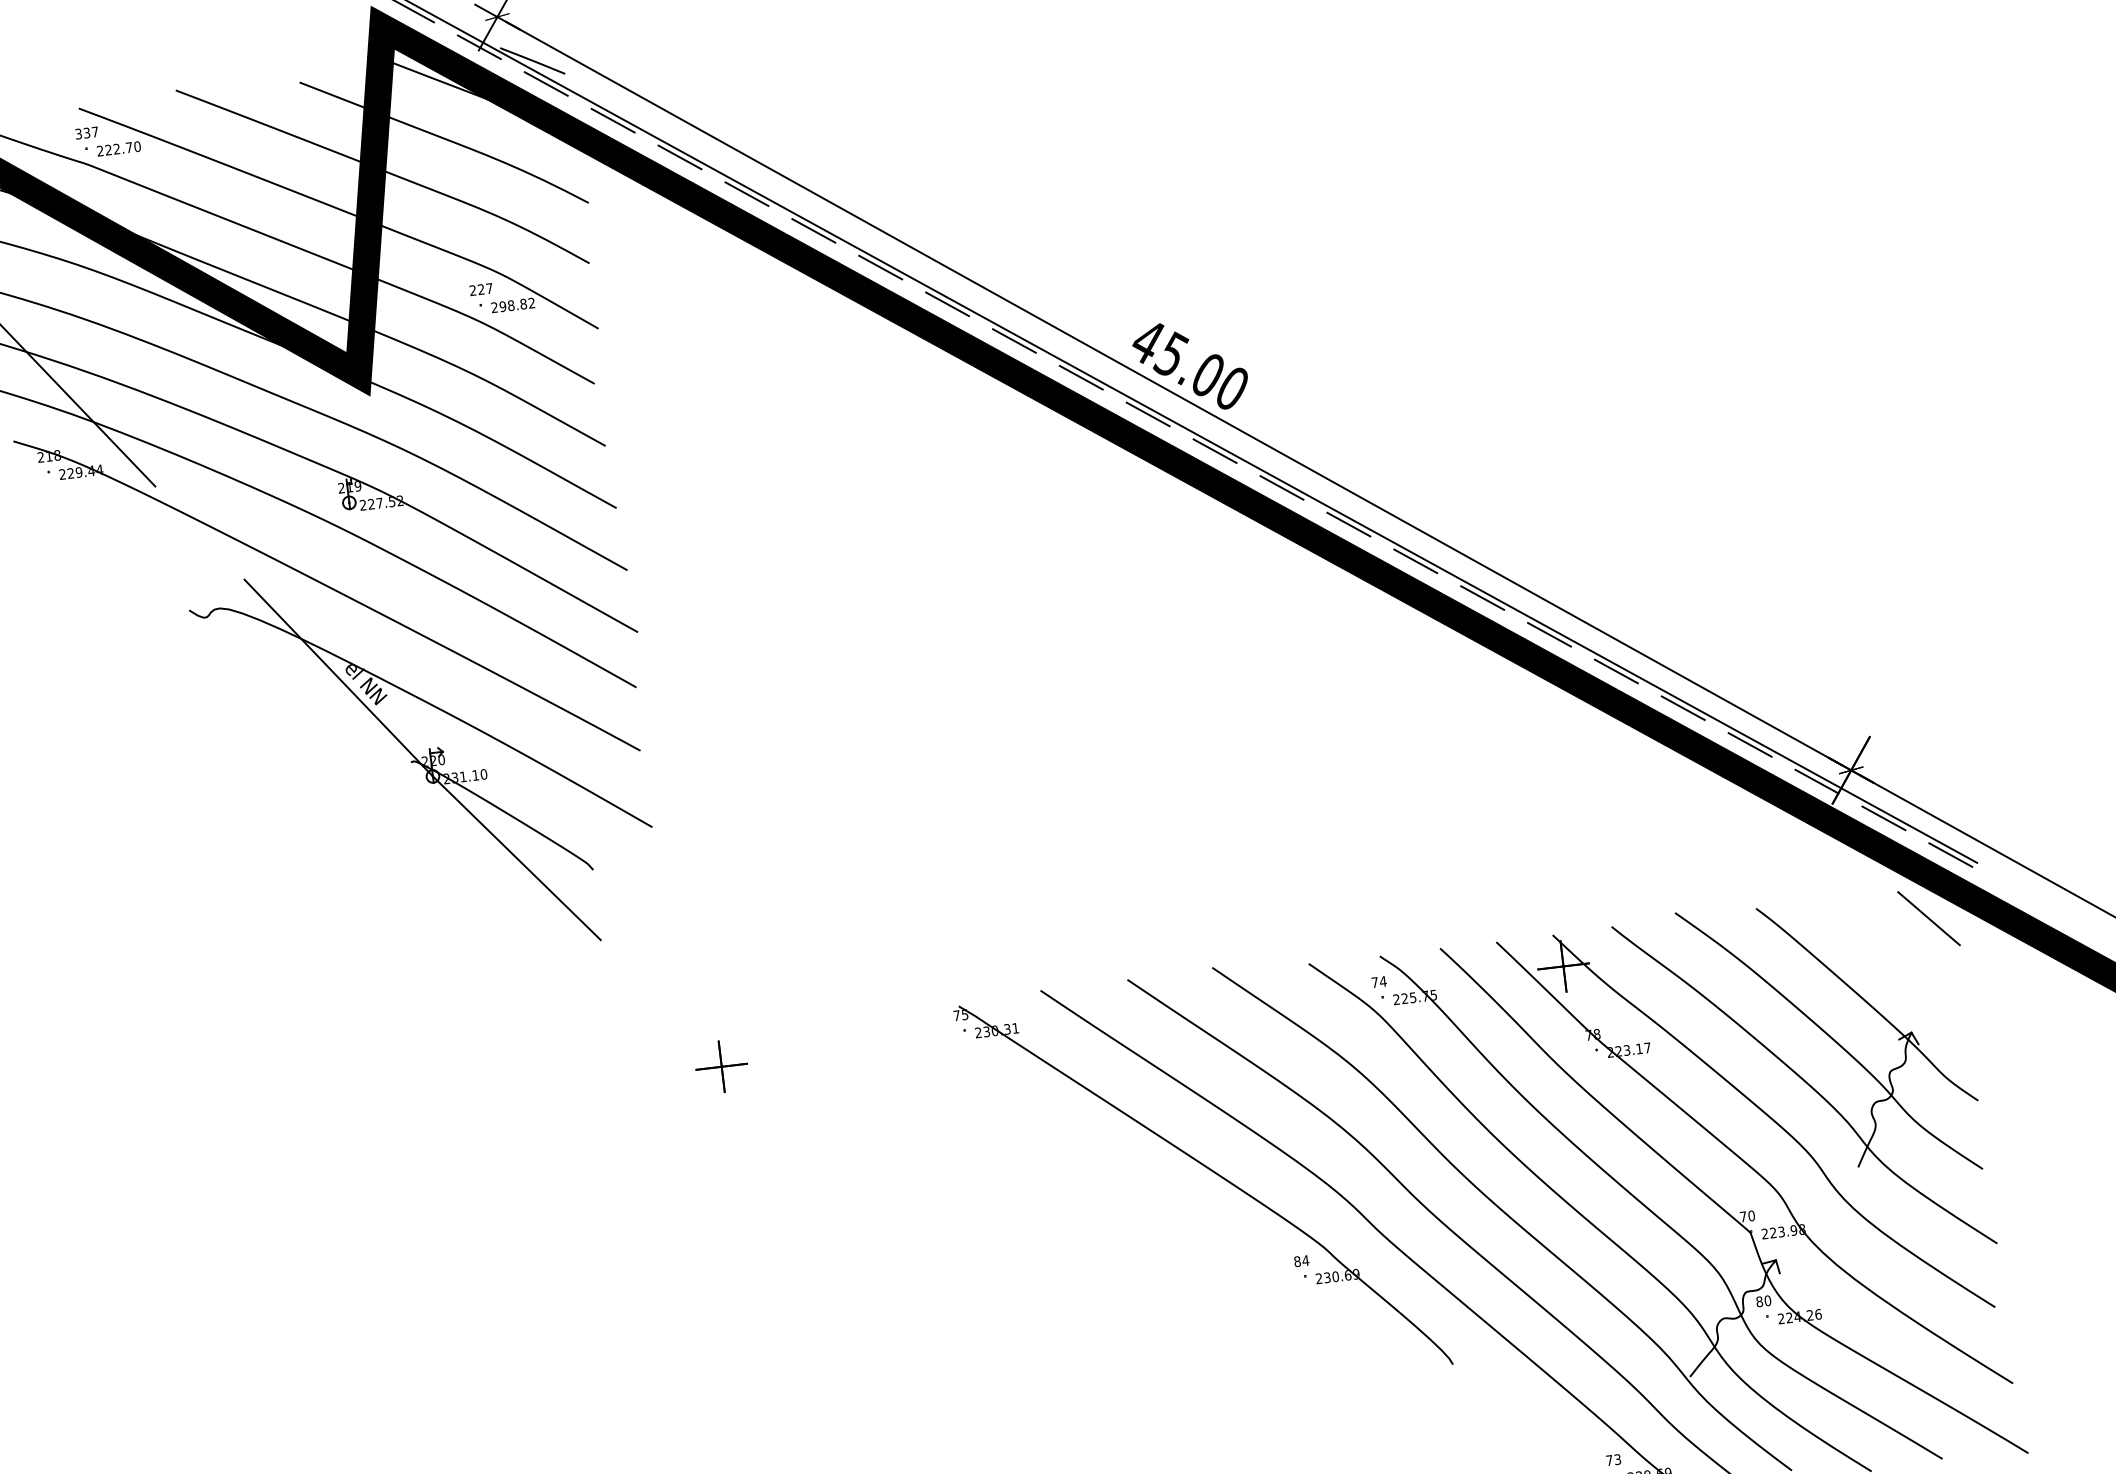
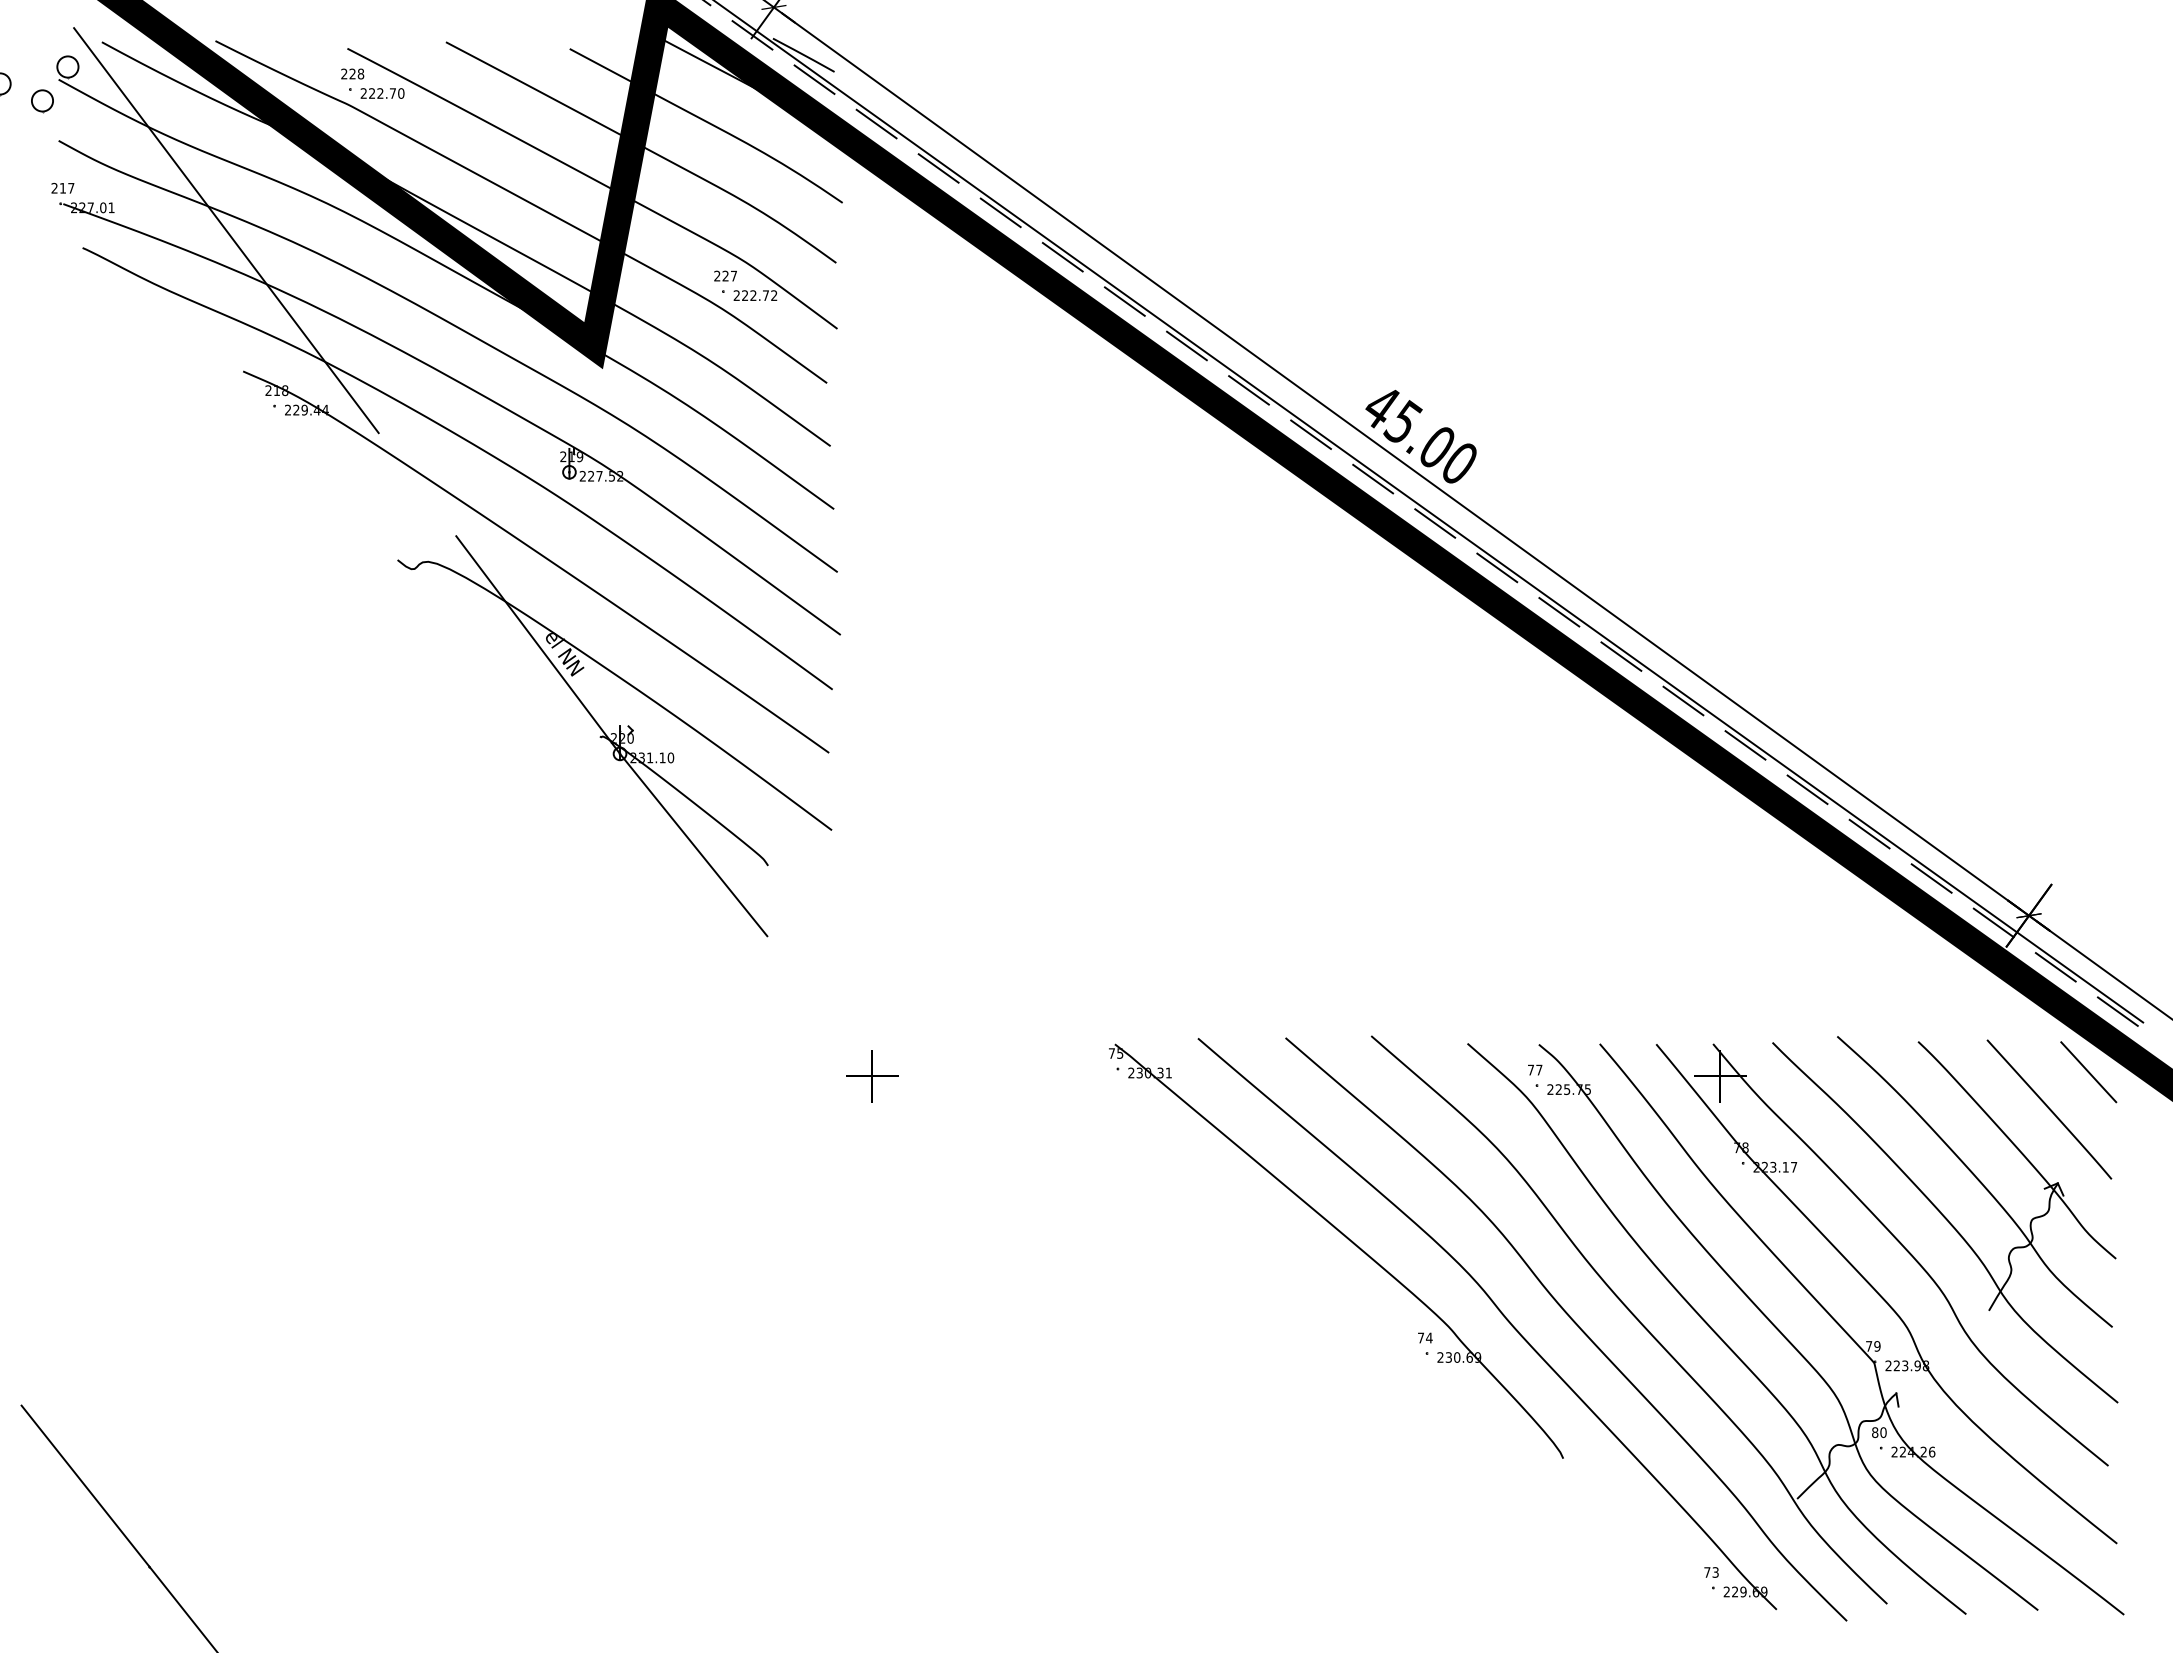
text: (86, 132) -> (352, 73), 337 -> 228
text: (513, 305) -> (755, 295), 298.82 -> 222.72
line: (1894, 960) -> (2049, 1109), added
text: (1382, 981) -> (1538, 1069), 74 -> 77
text: (1751, 1216) -> (1877, 1346), 70 -> 79
text: (1296, 1261) -> (1420, 1337), 84 -> 74

